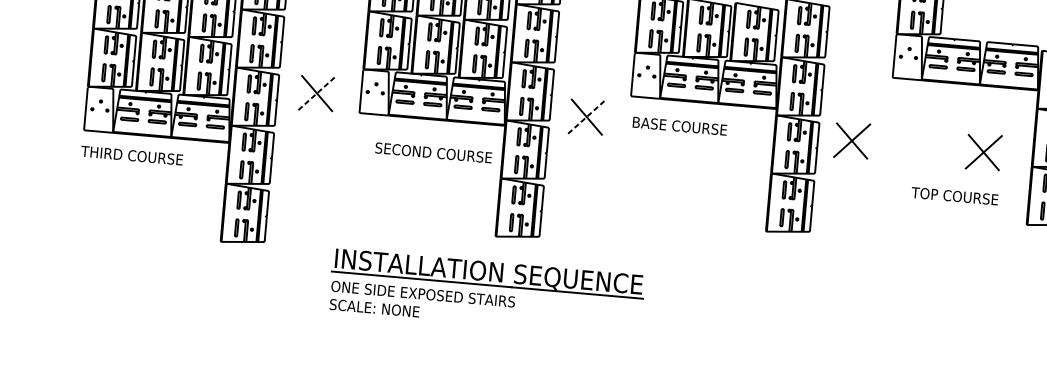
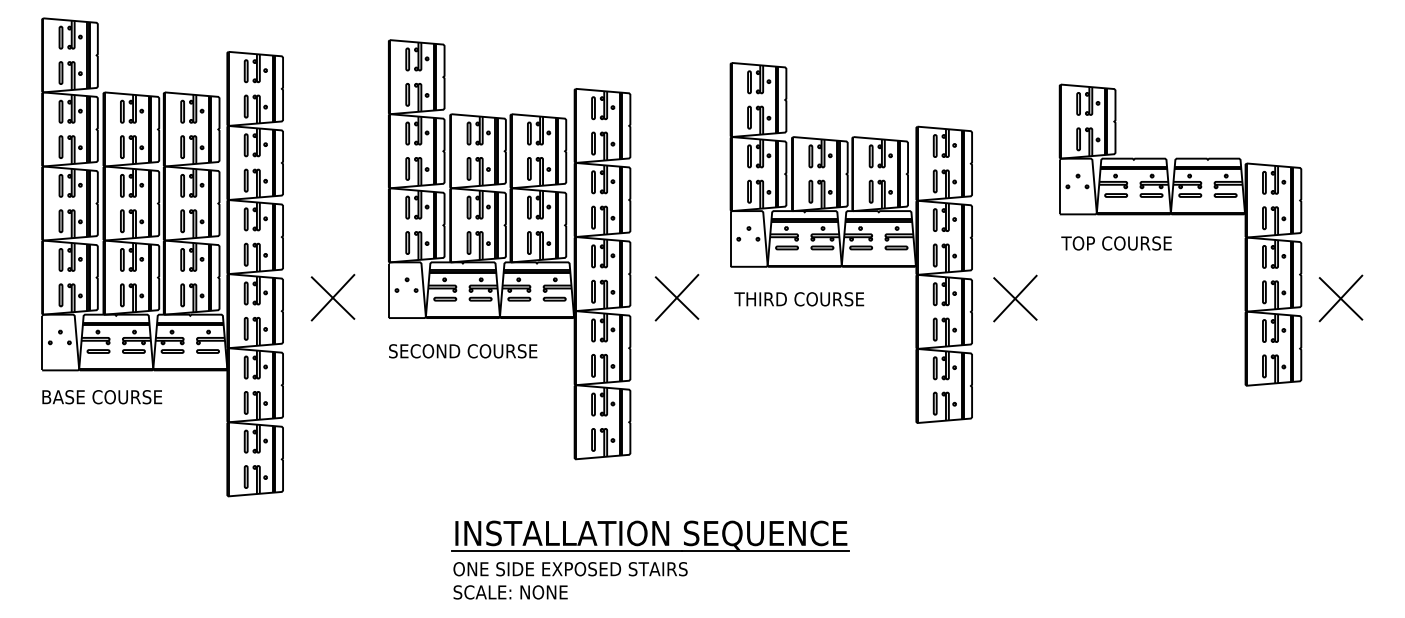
line: (317, 93) -> (333, 297), dashed -> solid
line: (587, 116) -> (677, 297), dashed -> solid
text: (682, 126) -> (799, 299), BASE COURSE -> THIRD COURSE
part: (983, 152) -> (1183, 298), removed
text: (433, 153) -> (463, 351), moved
text: (131, 155) -> (105, 397), THIRD COURSE -> BASE COURSE
text: (954, 196) -> (1116, 243), moved
part: (486, 292) -> (650, 559), moved

